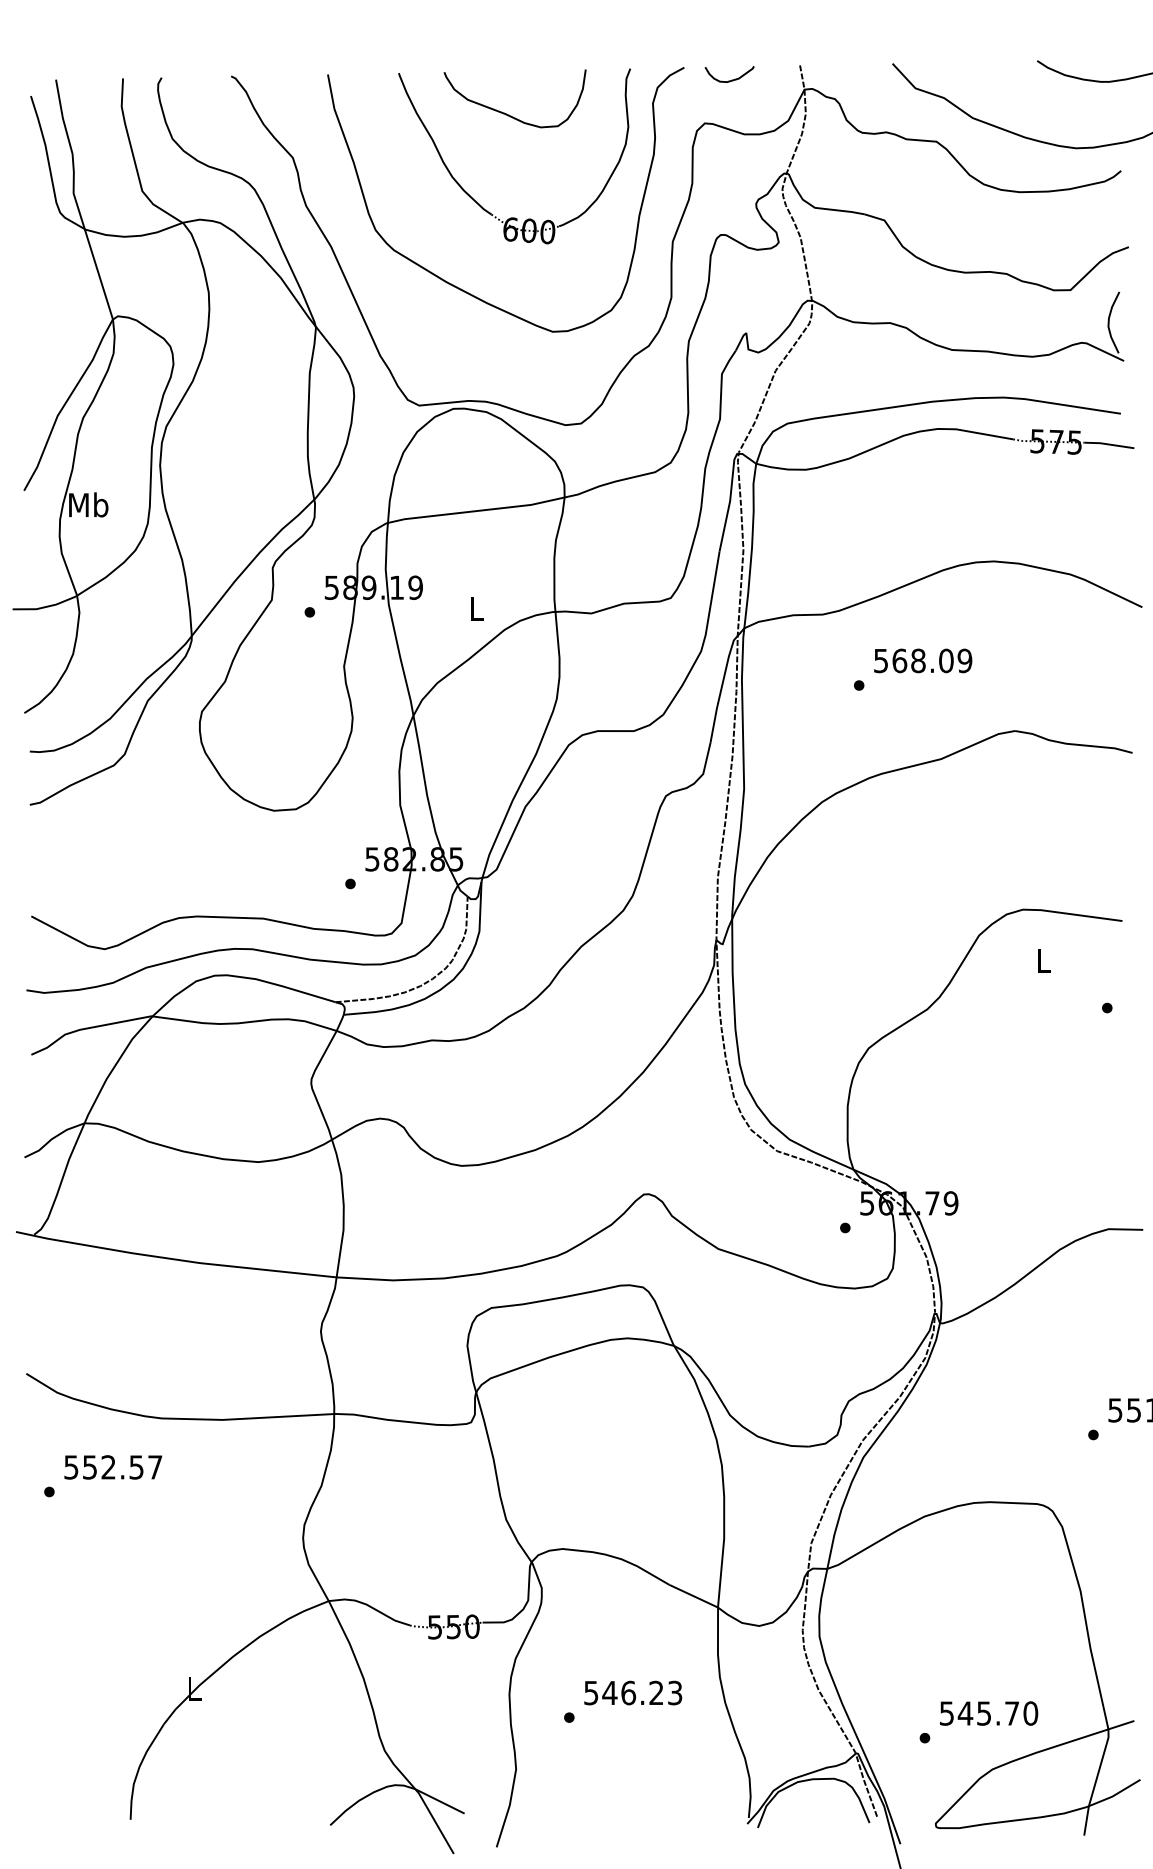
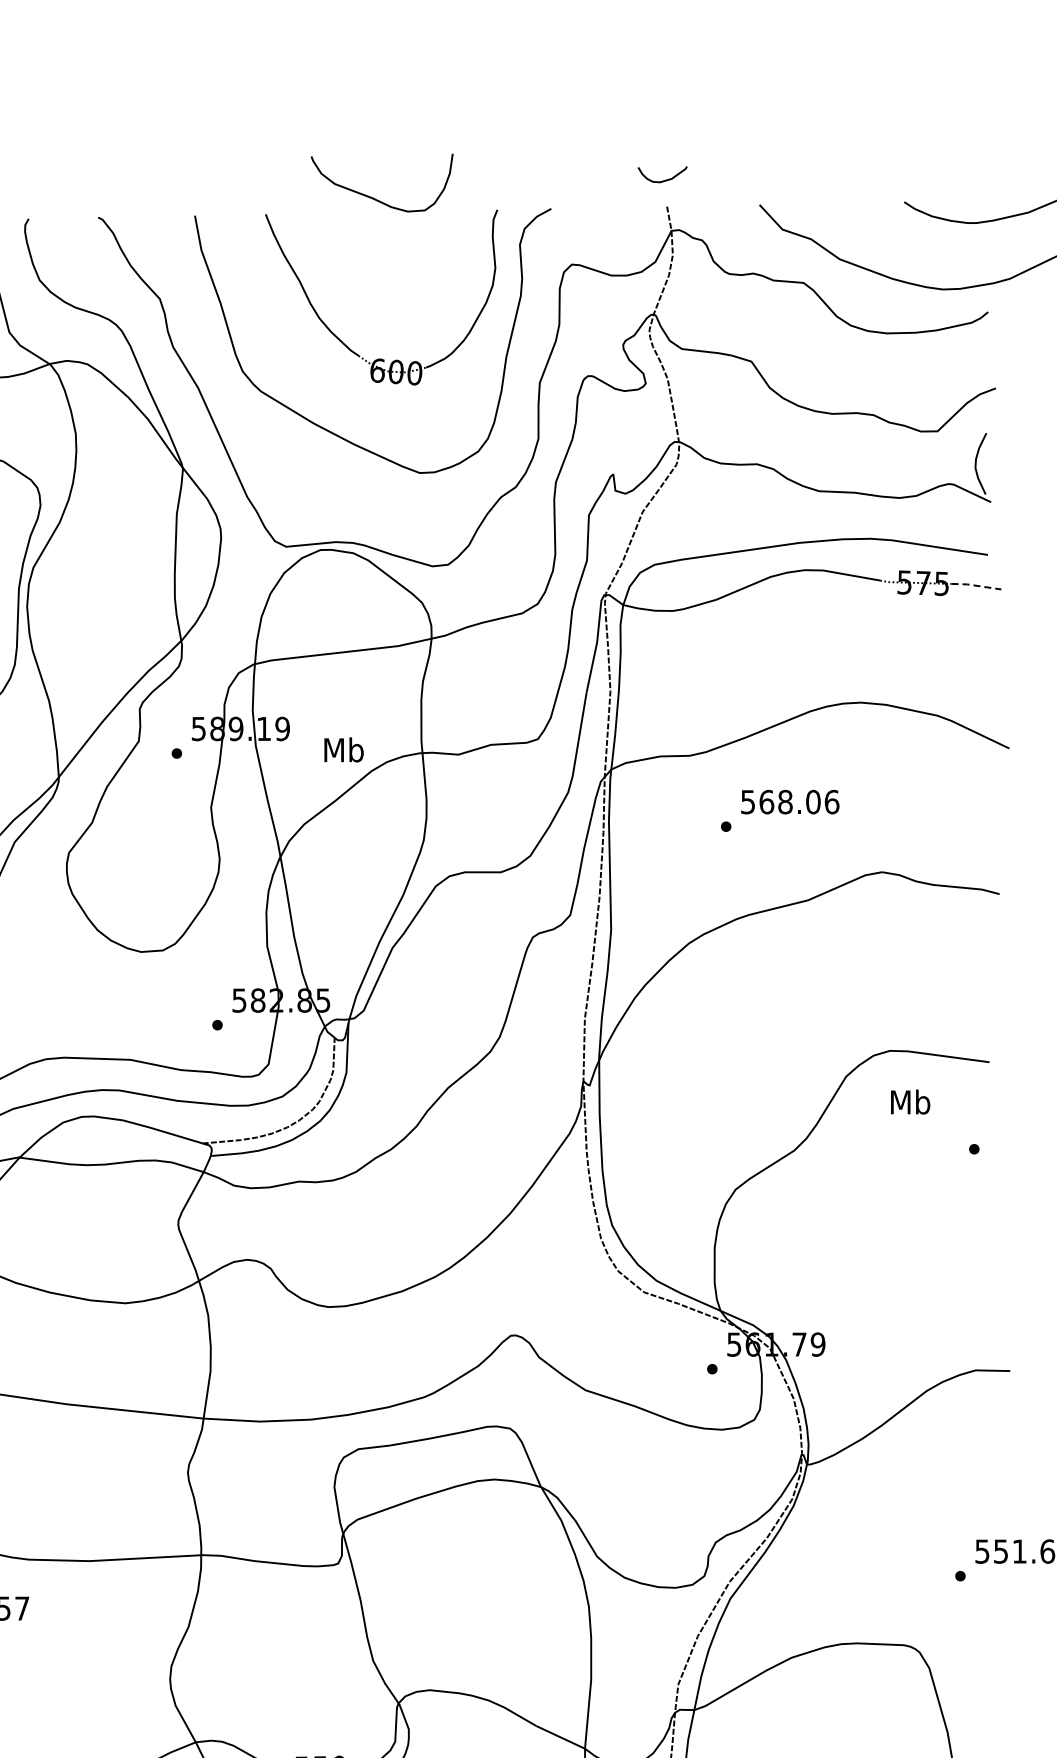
curve: (731, 79) -> (664, 179), moved
curve: (509, 114) -> (376, 198), moved
line: (1108, 444) -> (975, 585), solid -> dashed
text: (476, 608) -> (343, 749), L -> Mb
text: (964, 660) -> (831, 801), 568.09 -> 568.06
text: (1043, 960) -> (910, 1101), L -> Mb

